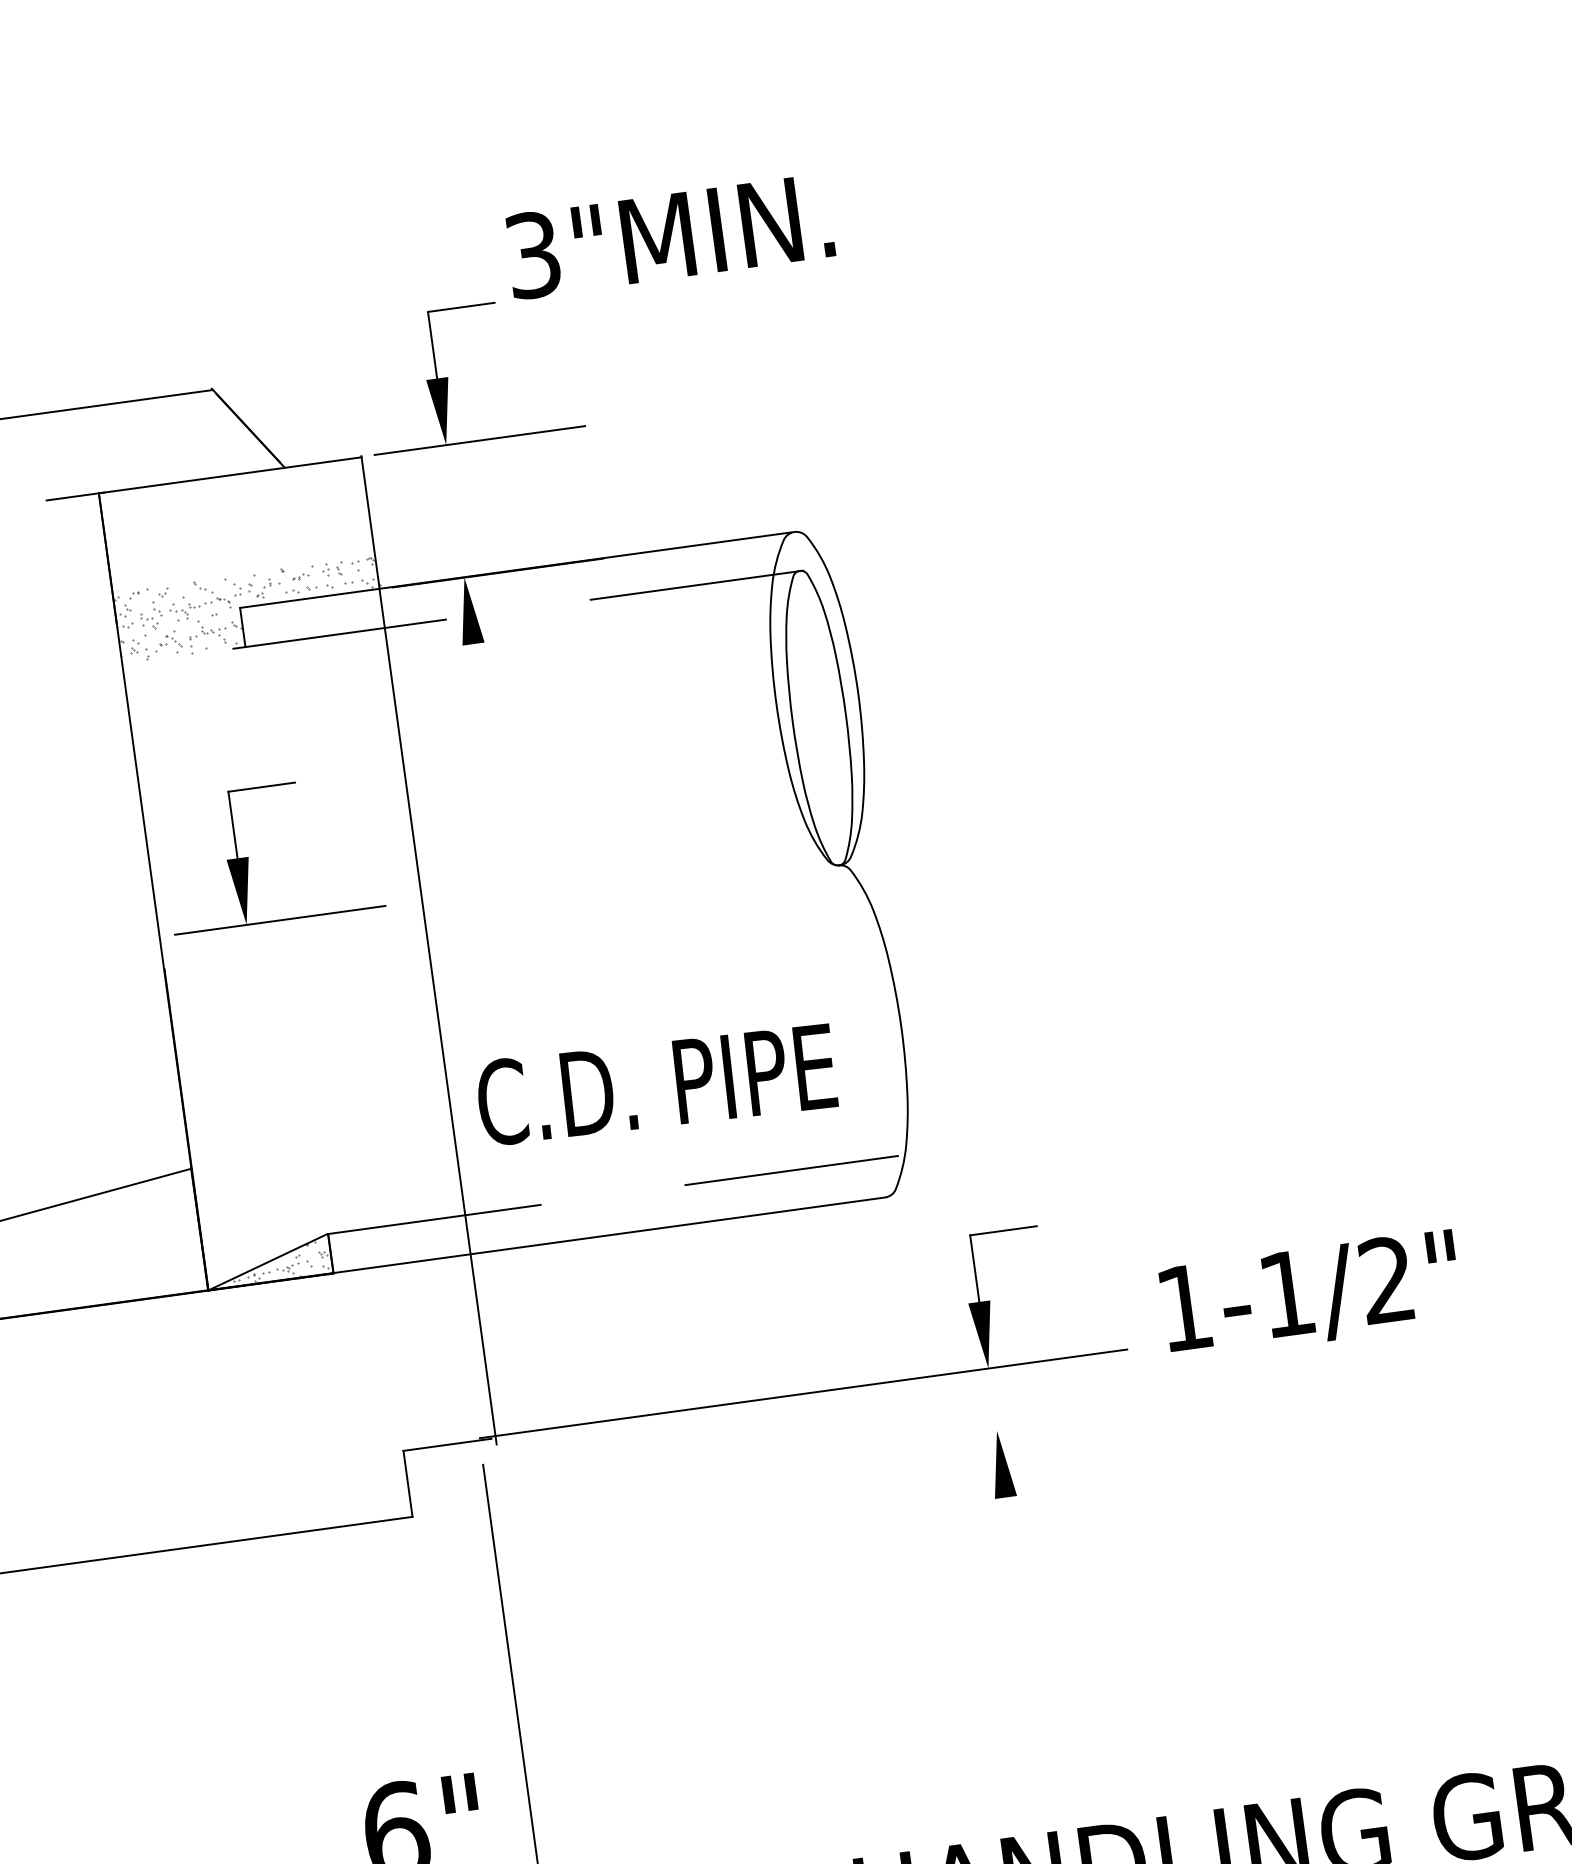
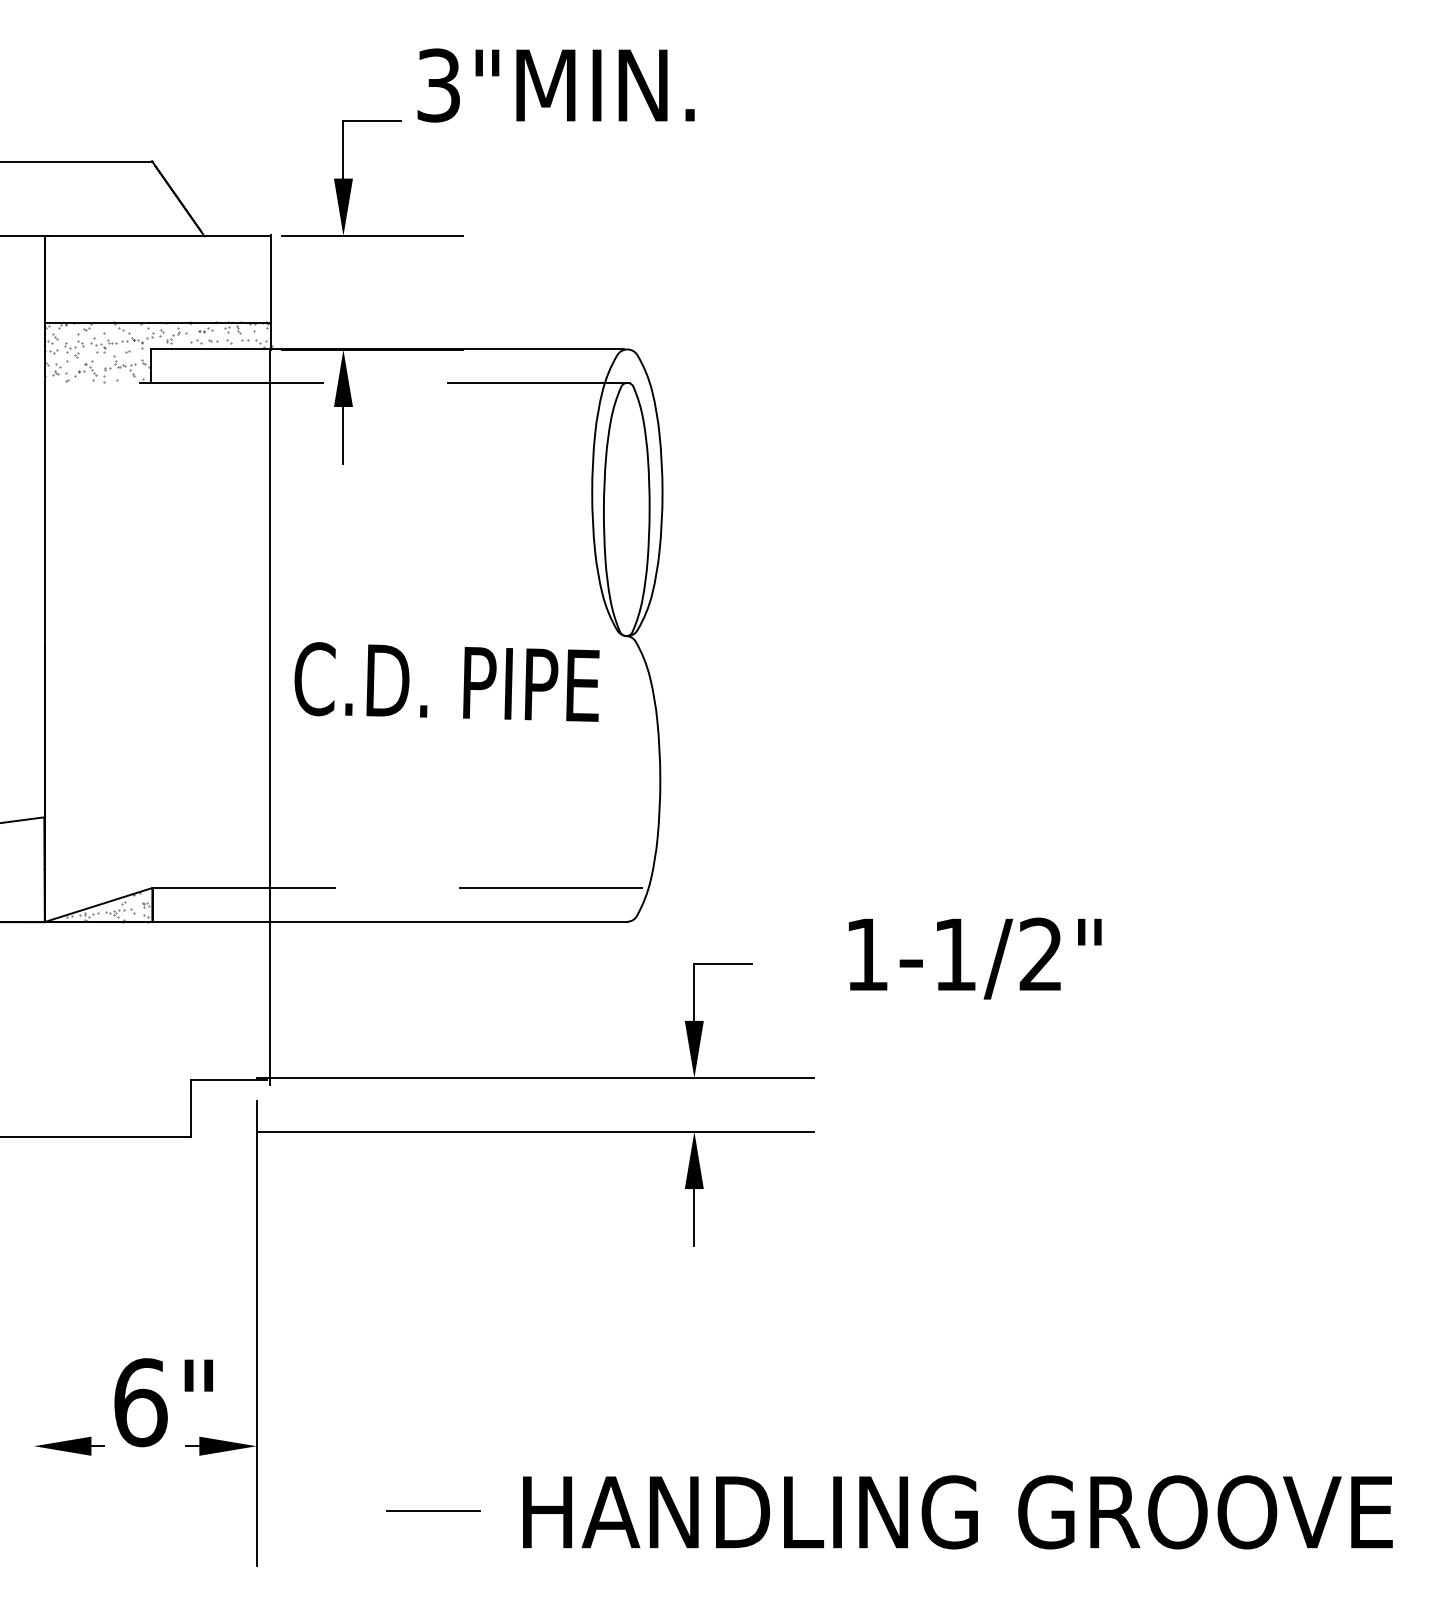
line: (245, 576) -> (158, 323), added
line: (478, 677) -> (343, 435), added
part: (248, 856) -> (128, 560), removed
text: (655, 1084) -> (446, 681), moved
text: (1311, 1295) -> (975, 958), moved
line: (812, 1455) -> (535, 1131), added
line: (1010, 1530) -> (694, 1217), added

